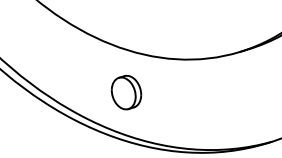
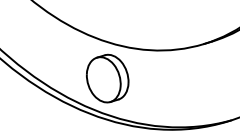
part: (126, 92) -> (107, 78), size x1.67

